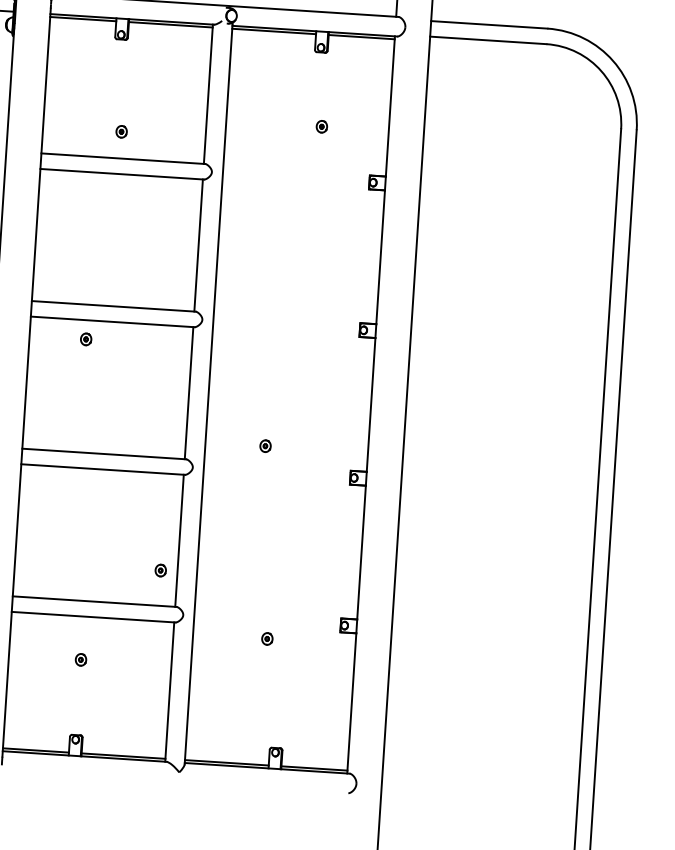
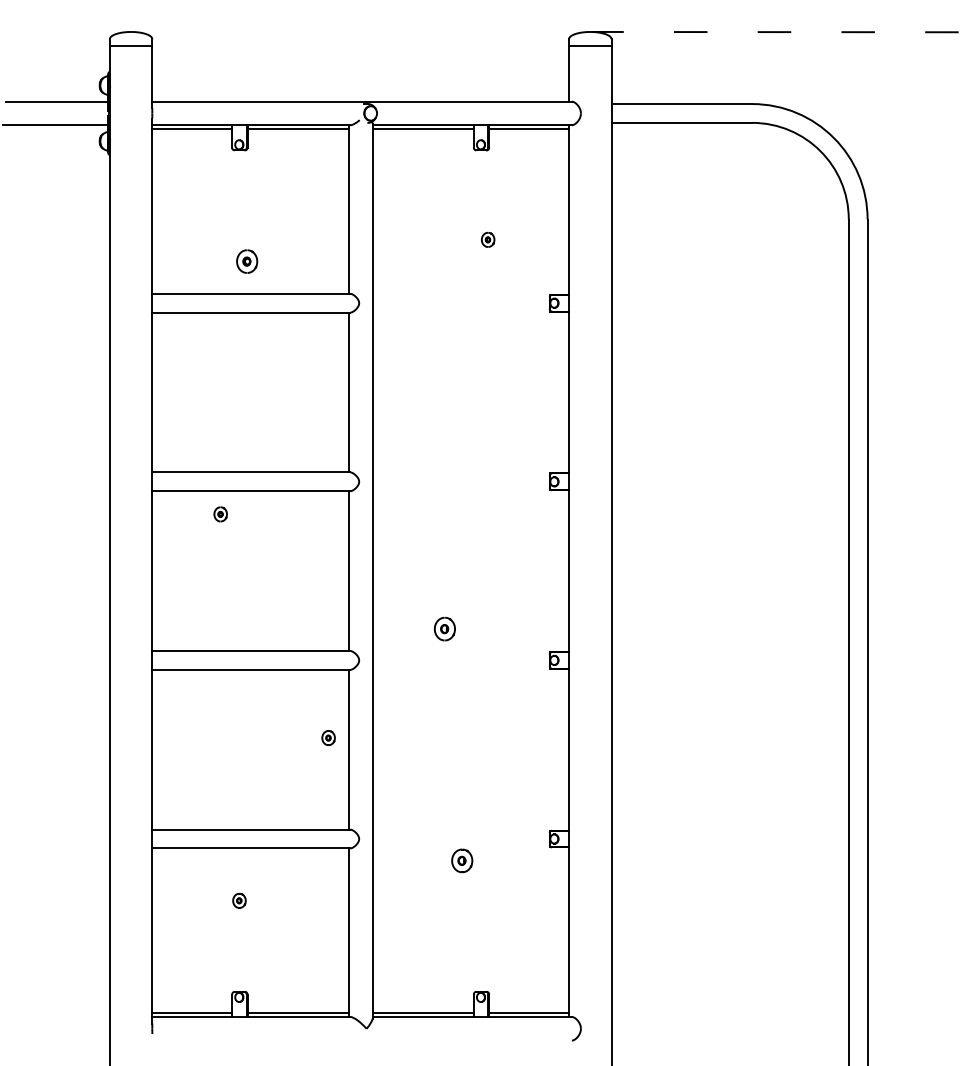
part: (121, 131) -> (247, 261), size x1.6
part: (265, 445) -> (445, 628), size x1.6
part: (160, 570) -> (328, 737), moved
part: (267, 639) -> (462, 861), size x1.6

